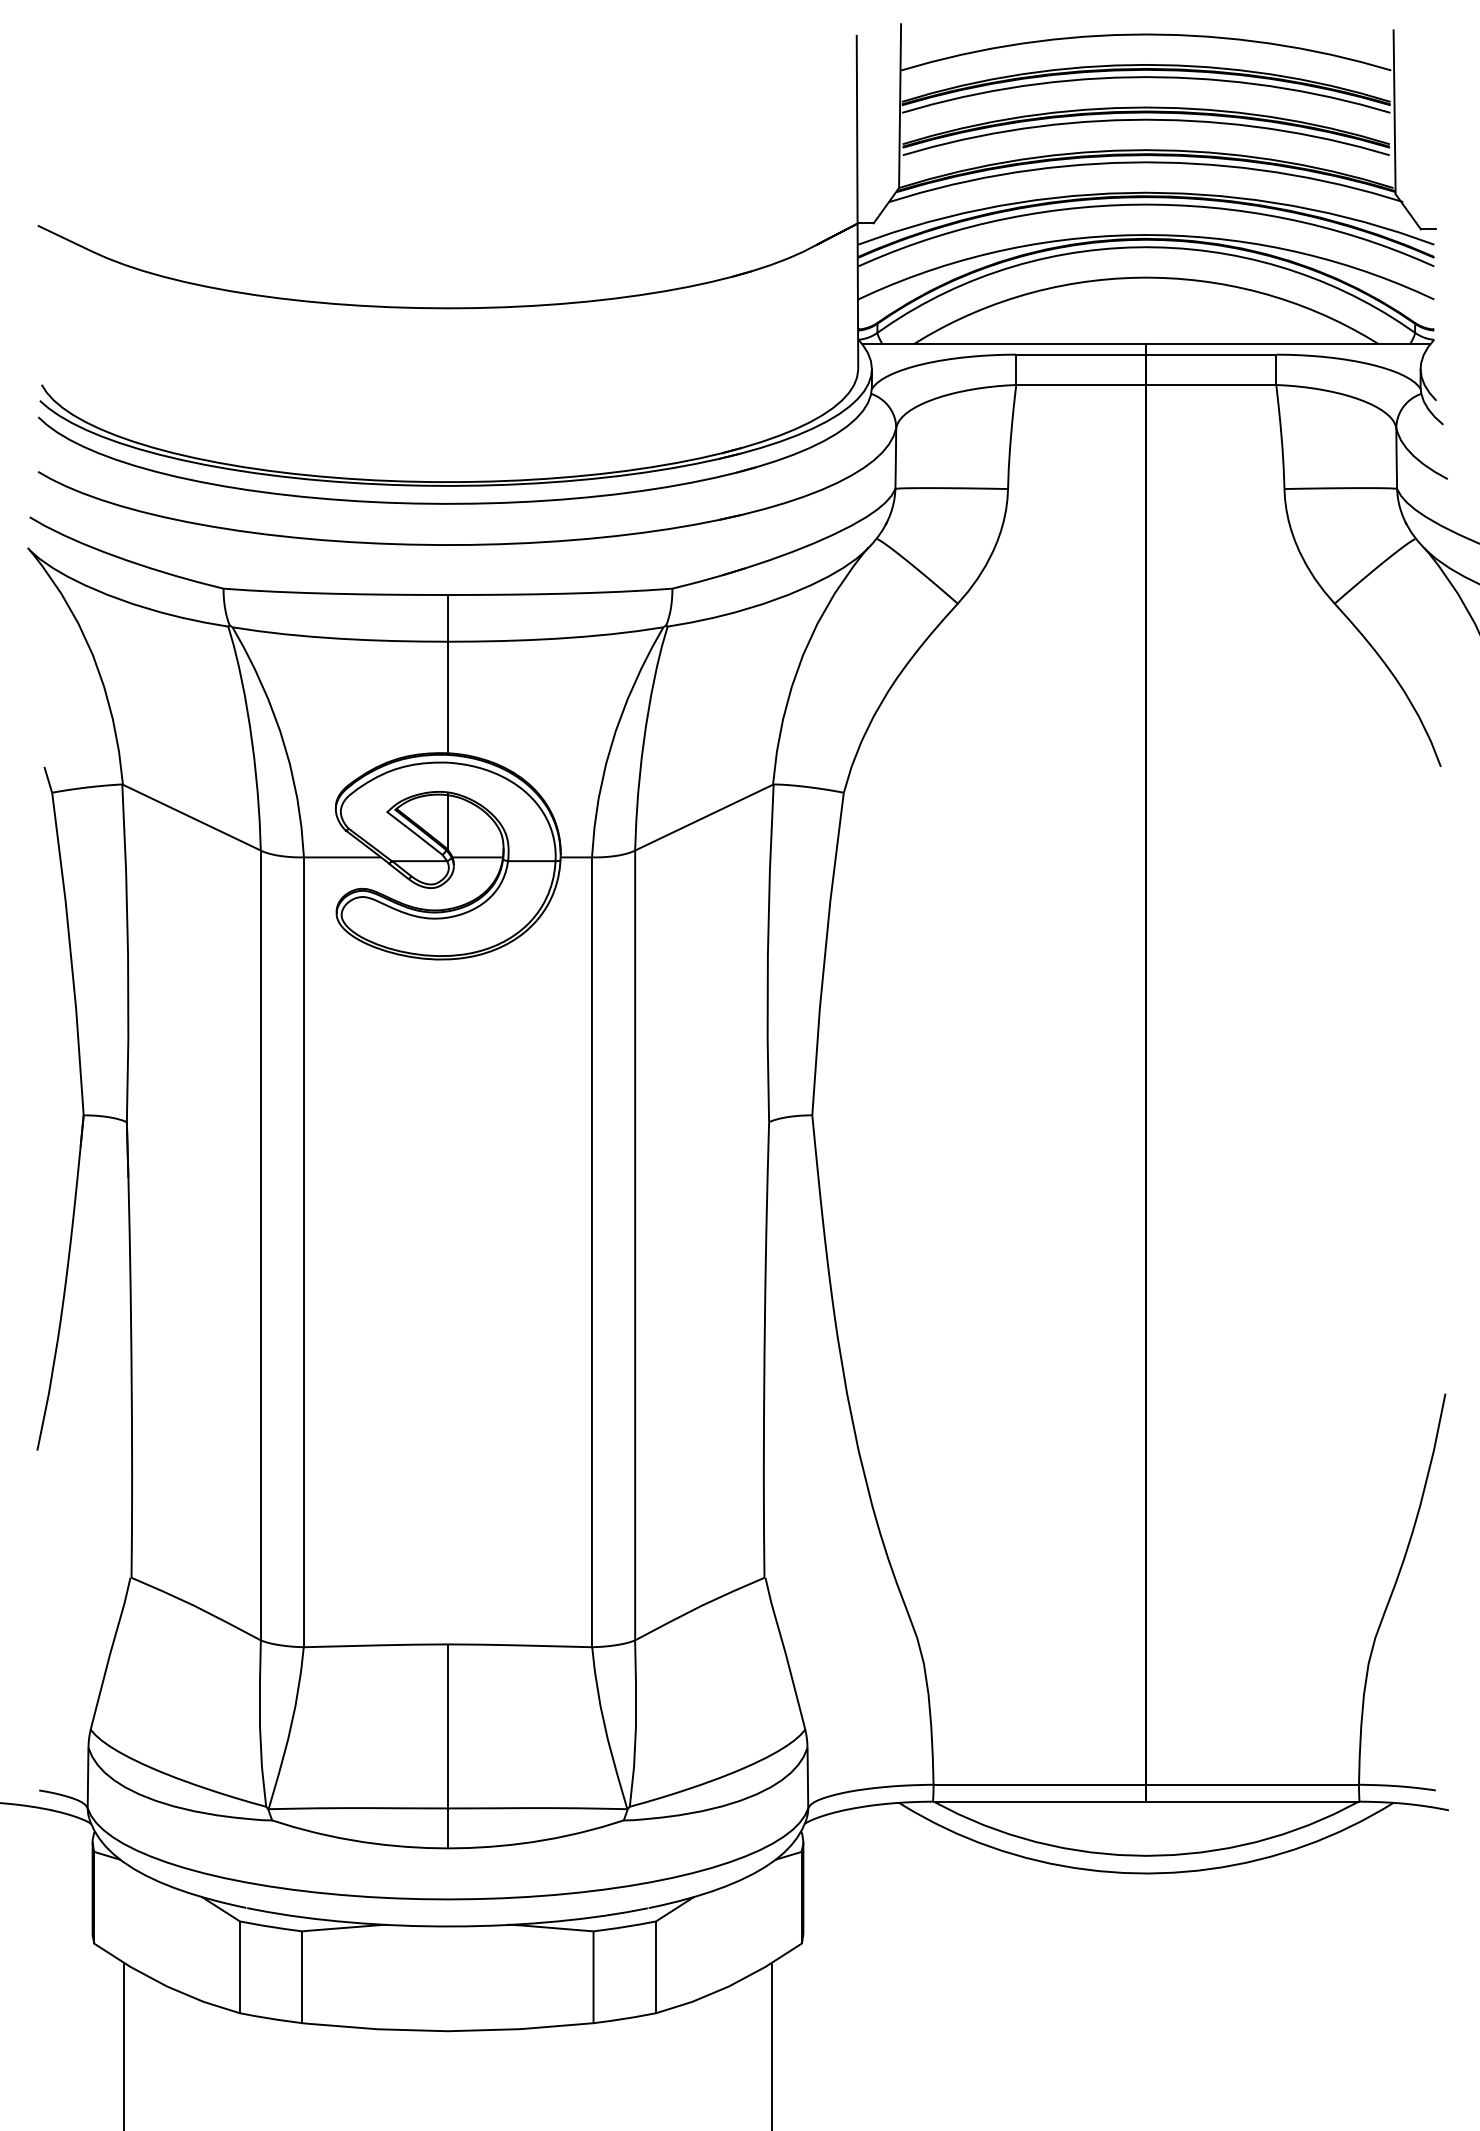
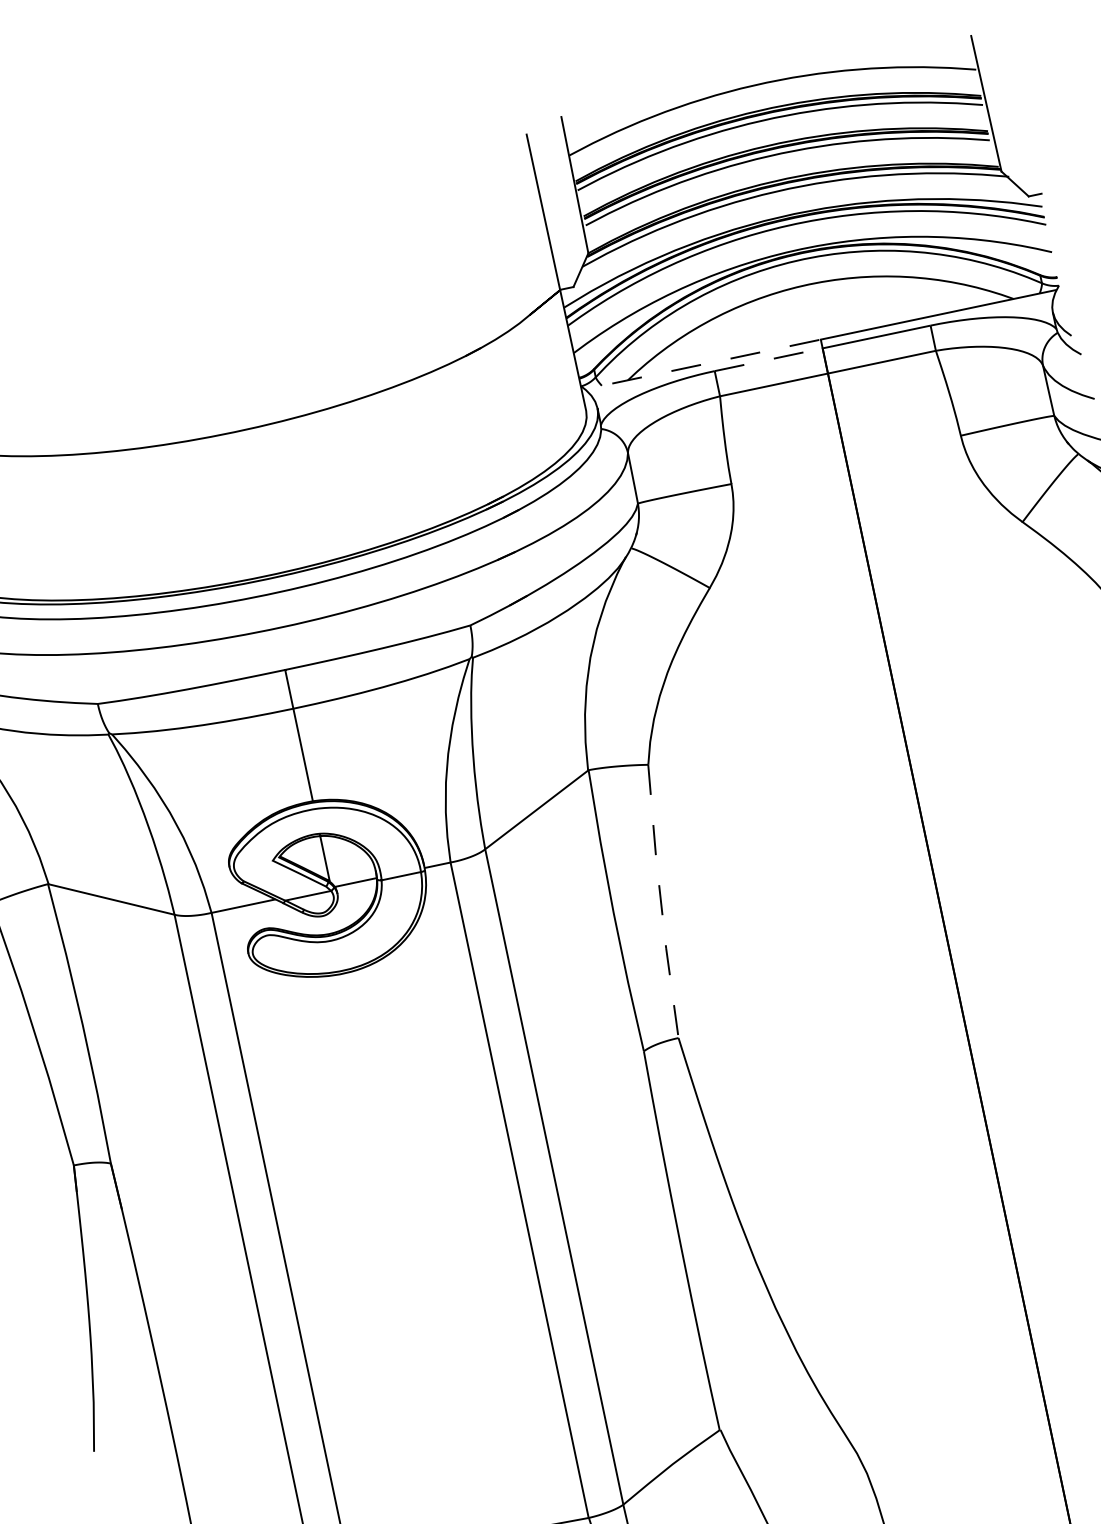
line: (1075, 344) -> (762, 352), solid -> dashed
line: (825, 954) -> (661, 902), solid -> dashed

